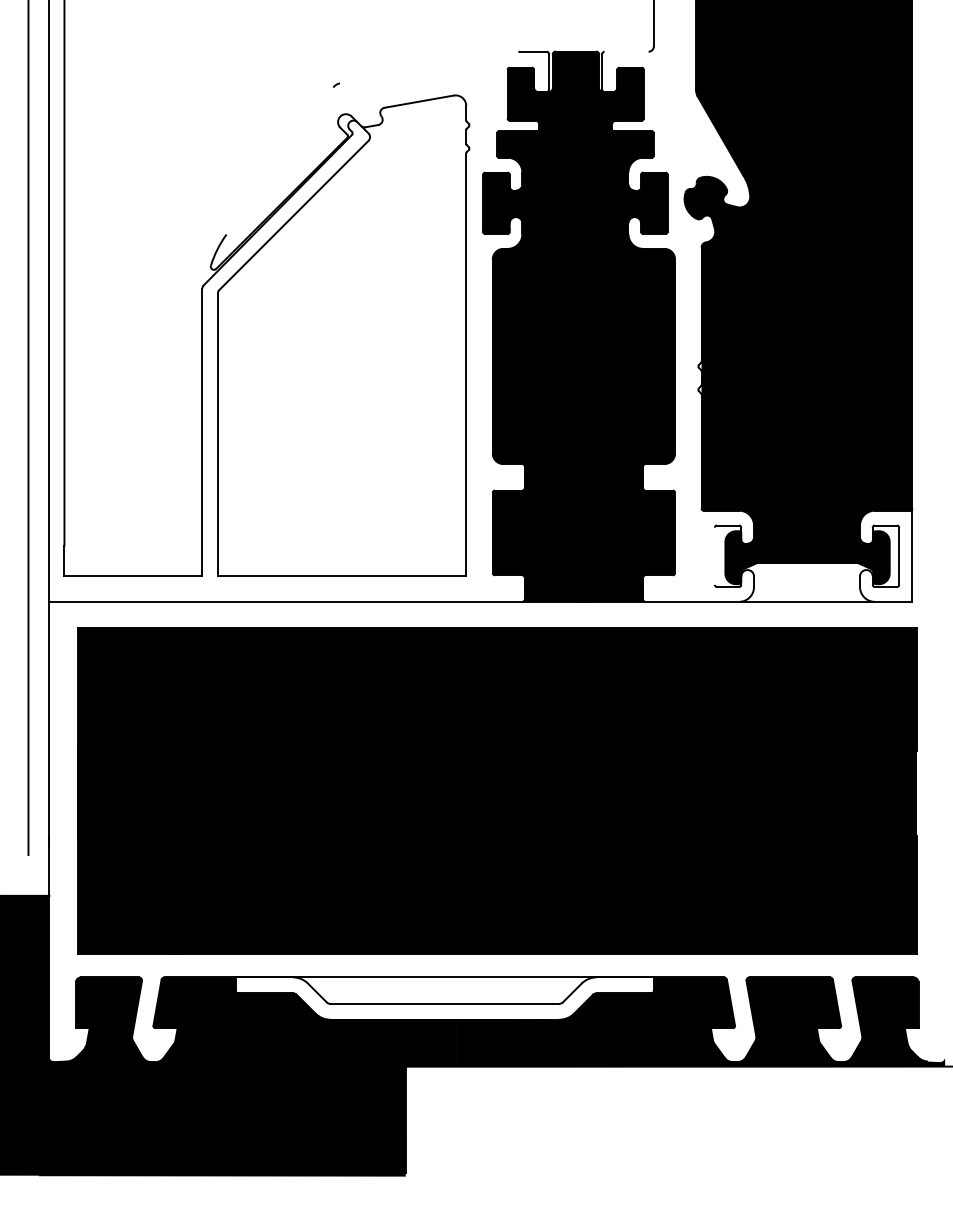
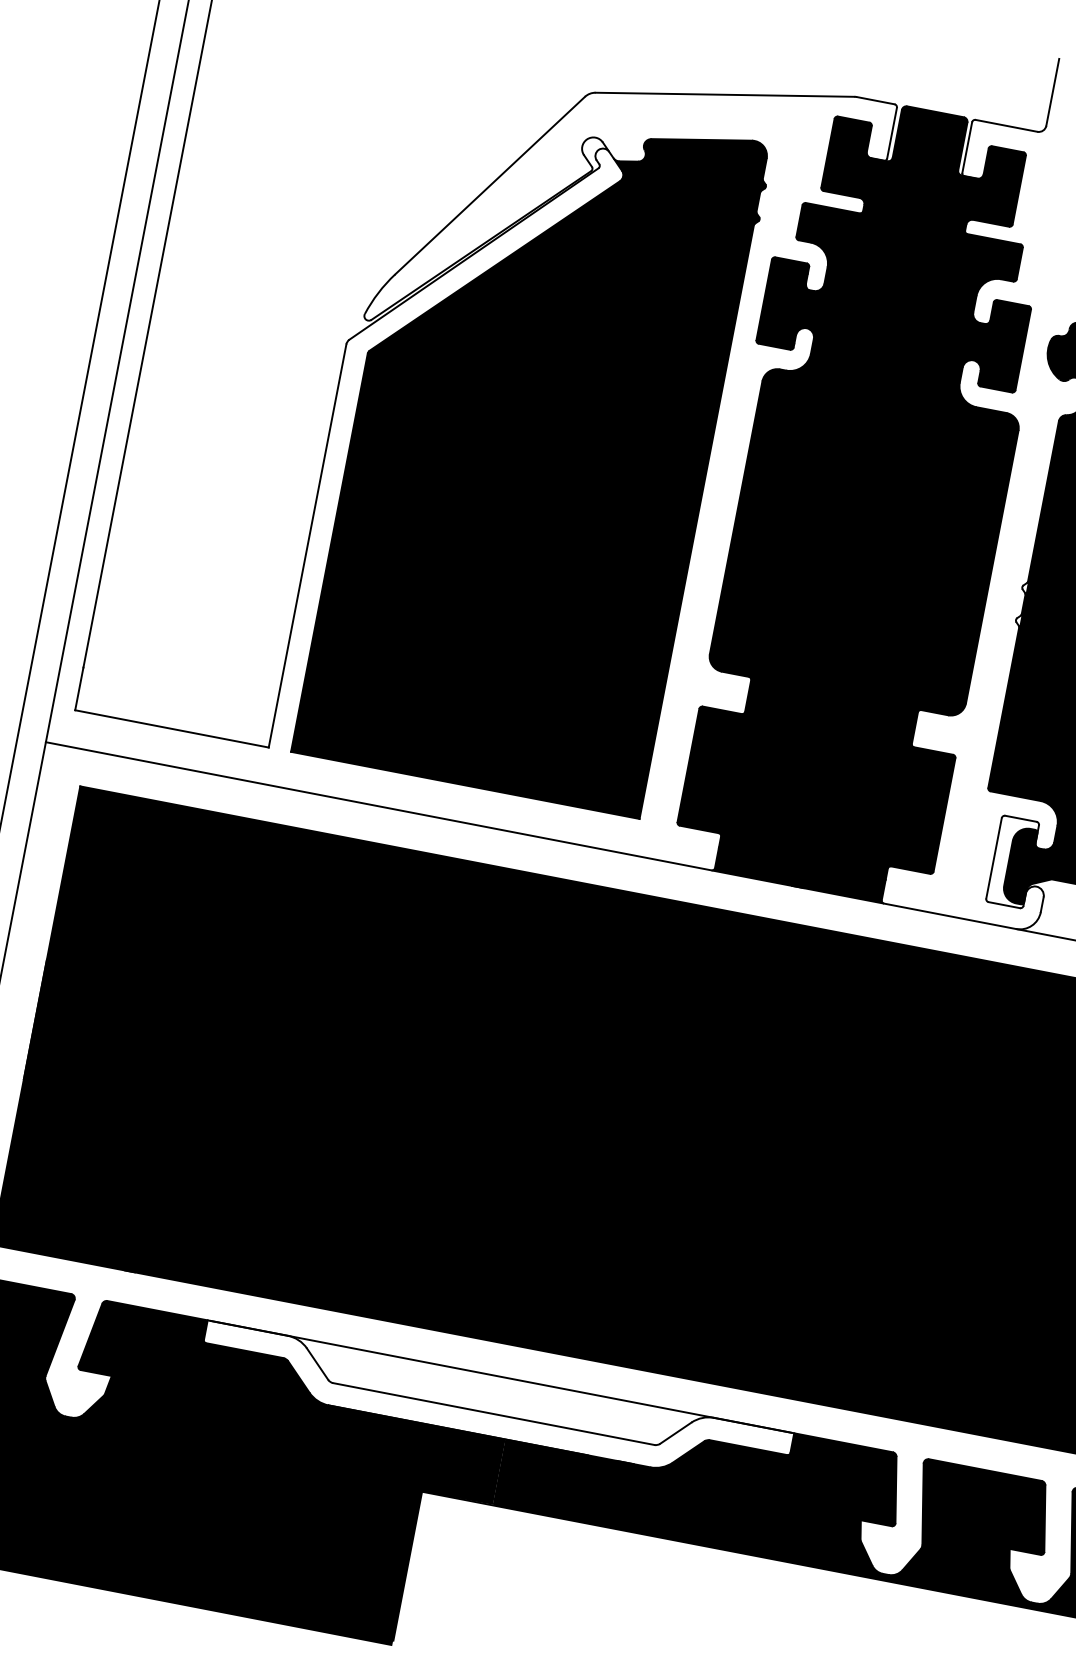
line: (626, 51) -> (1006, 125), added
line: (429, 67) -> (725, 94), added
line: (279, 160) -> (489, 184), added
fill: (343, 335) -> (532, 447), added
line: (714, 555) -> (993, 857), added

